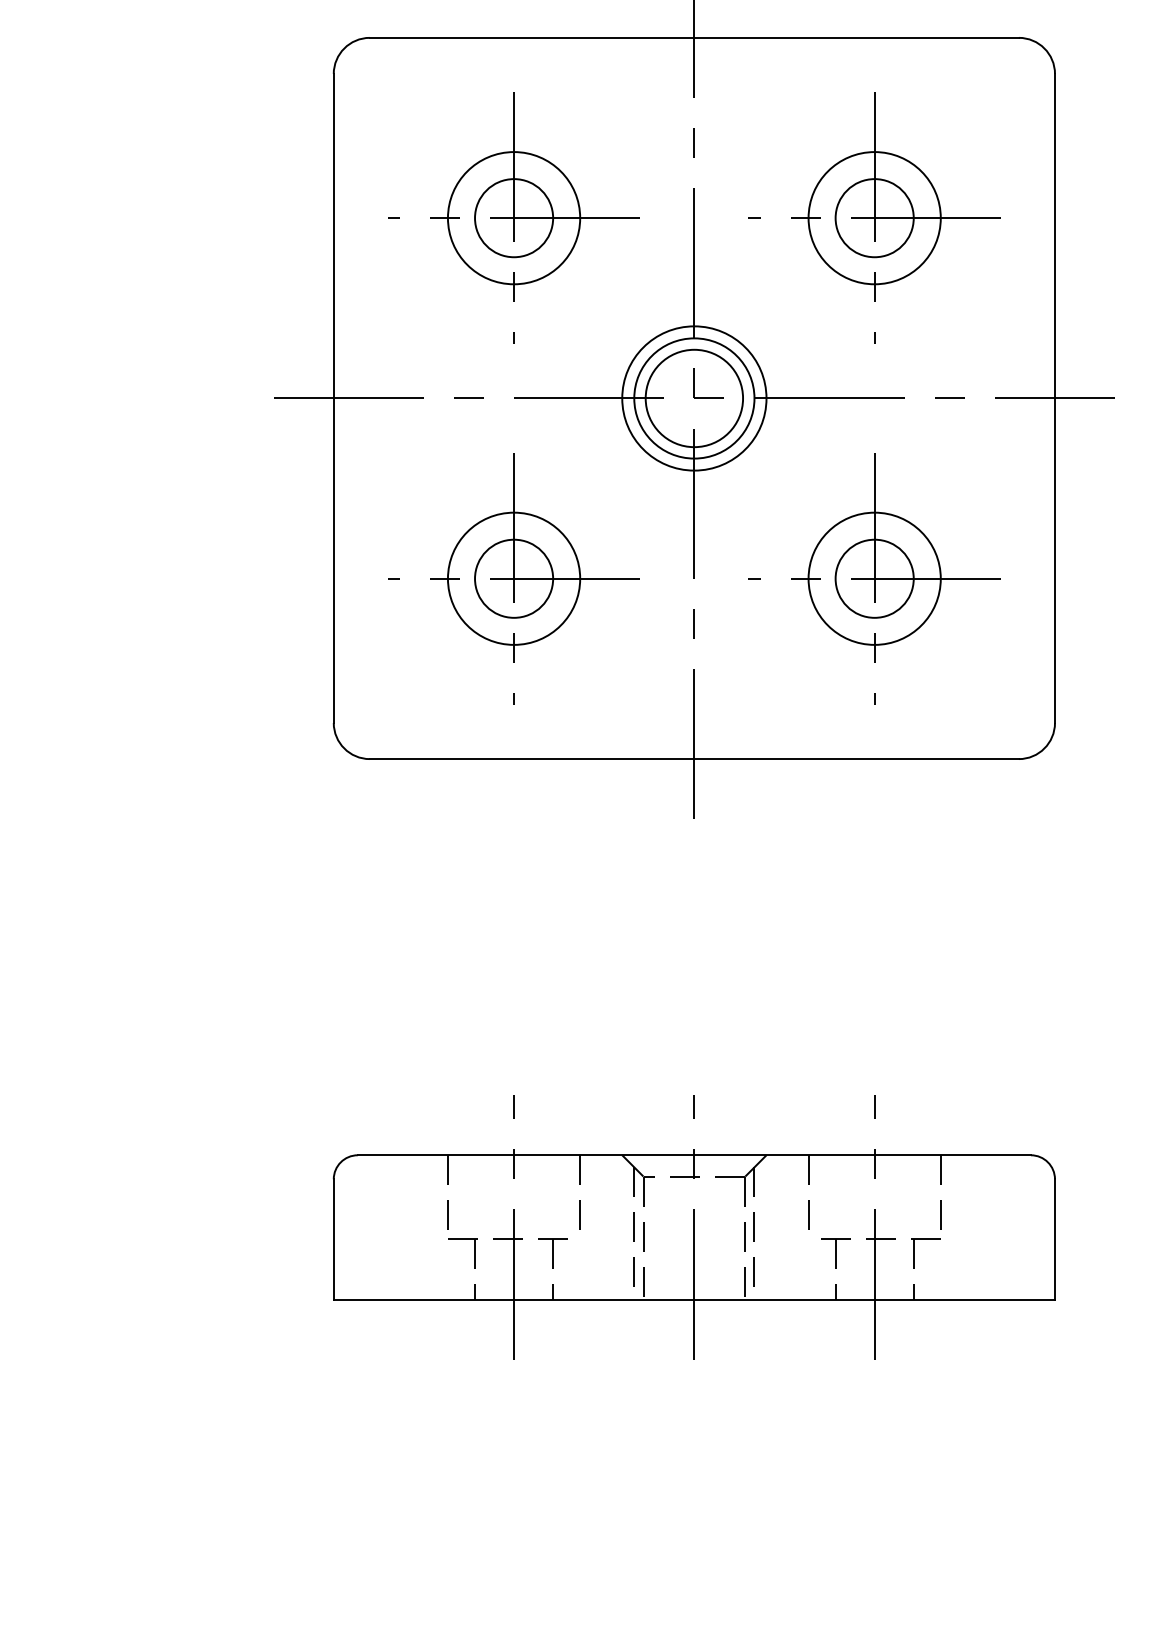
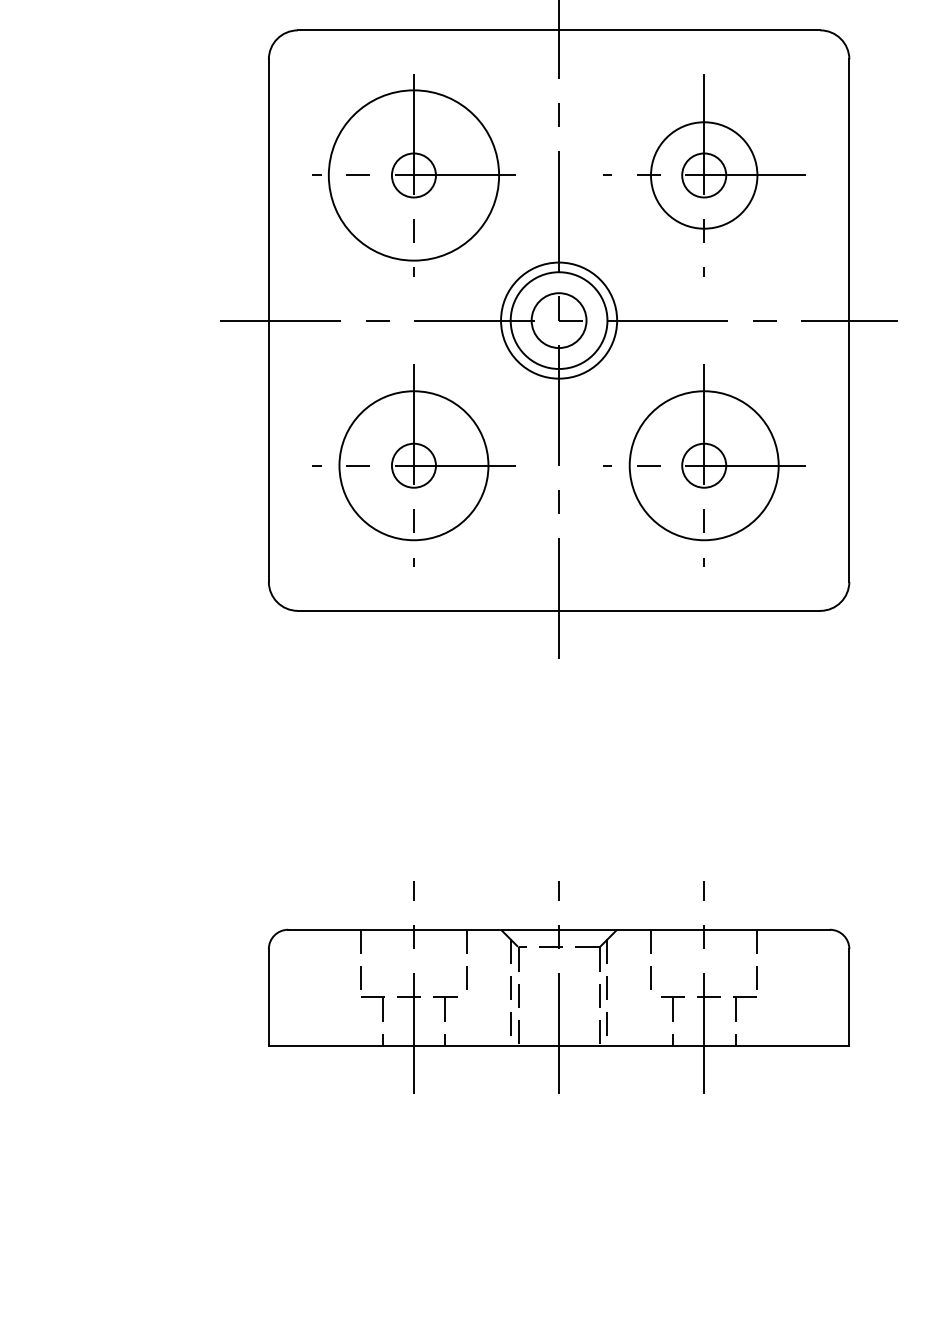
circle: (513, 218) -> (413, 175), size x1.6
circle: (514, 218) -> (414, 175), size x0.7
circle: (874, 218) -> (704, 175), size x0.7
circle: (694, 398) -> (559, 320), size x0.7
circle: (513, 578) -> (413, 465), size x1.4
circle: (514, 578) -> (414, 465), size x0.7
circle: (874, 578) -> (704, 465), size x0.7
circle: (874, 578) -> (704, 465), size x1.4

